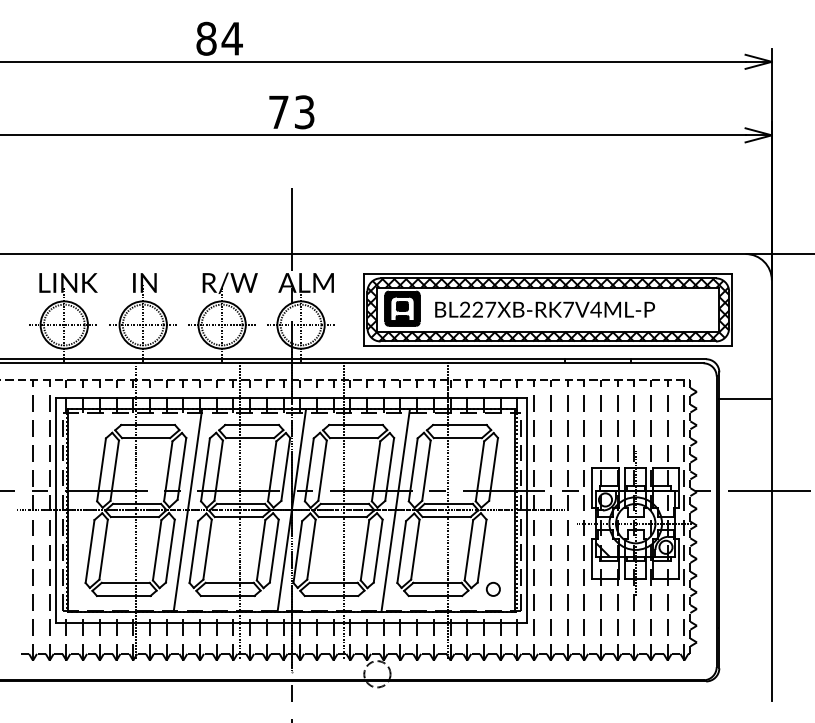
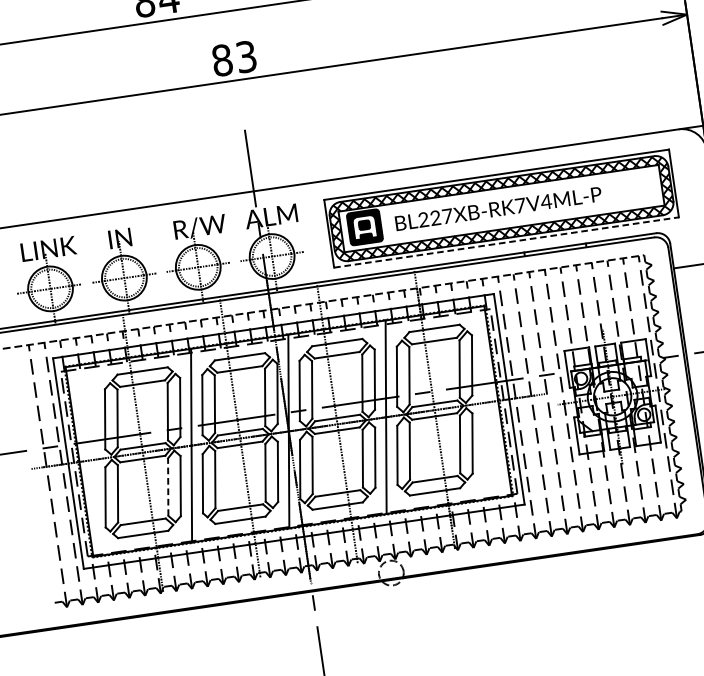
text: (278, 112) -> (222, 60), 73 -> 83
line: (548, 346) -> (506, 242), solid -> dashed
line: (157, 549) -> (168, 486), solid -> dashed
circle: (492, 588) -> (487, 477), removed

